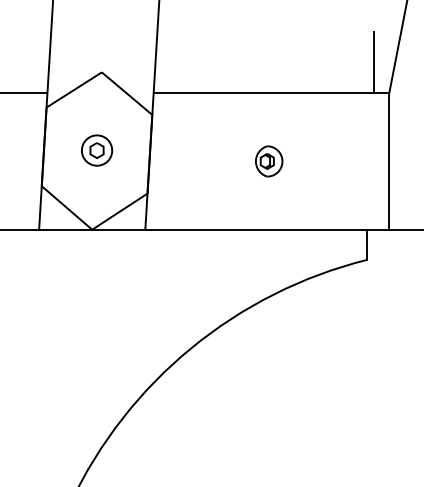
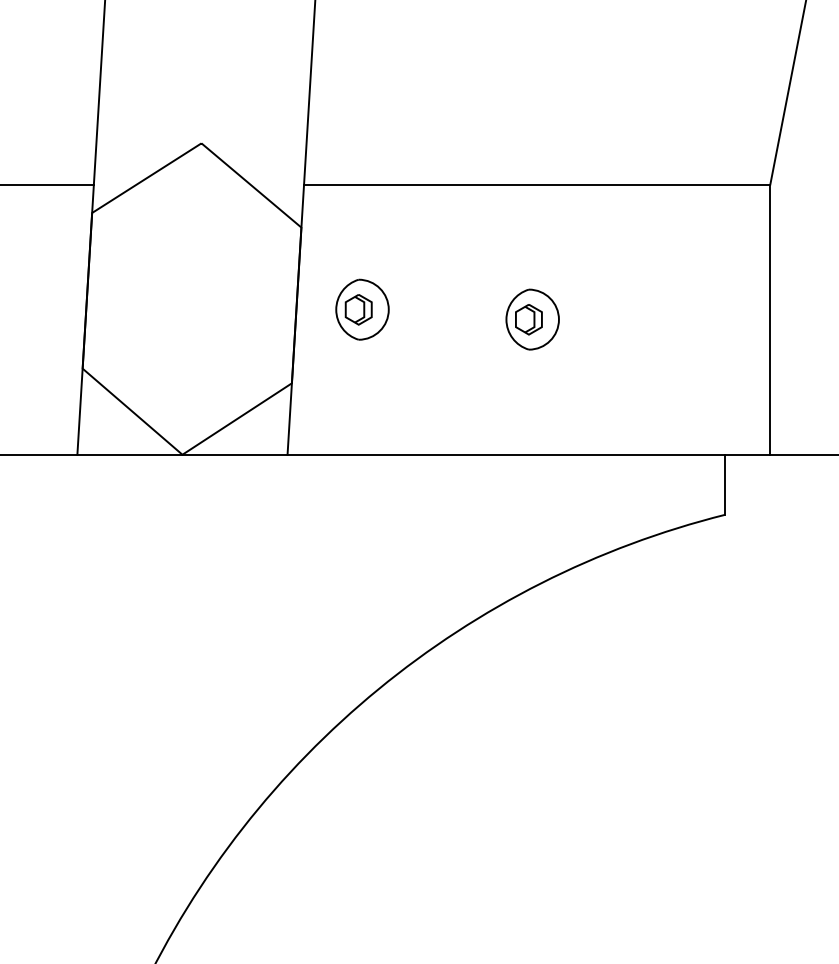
line: (374, 62) -> (741, 123), removed
part: (97, 150) -> (192, 297), removed
part: (183, 156) -> (363, 309), added

